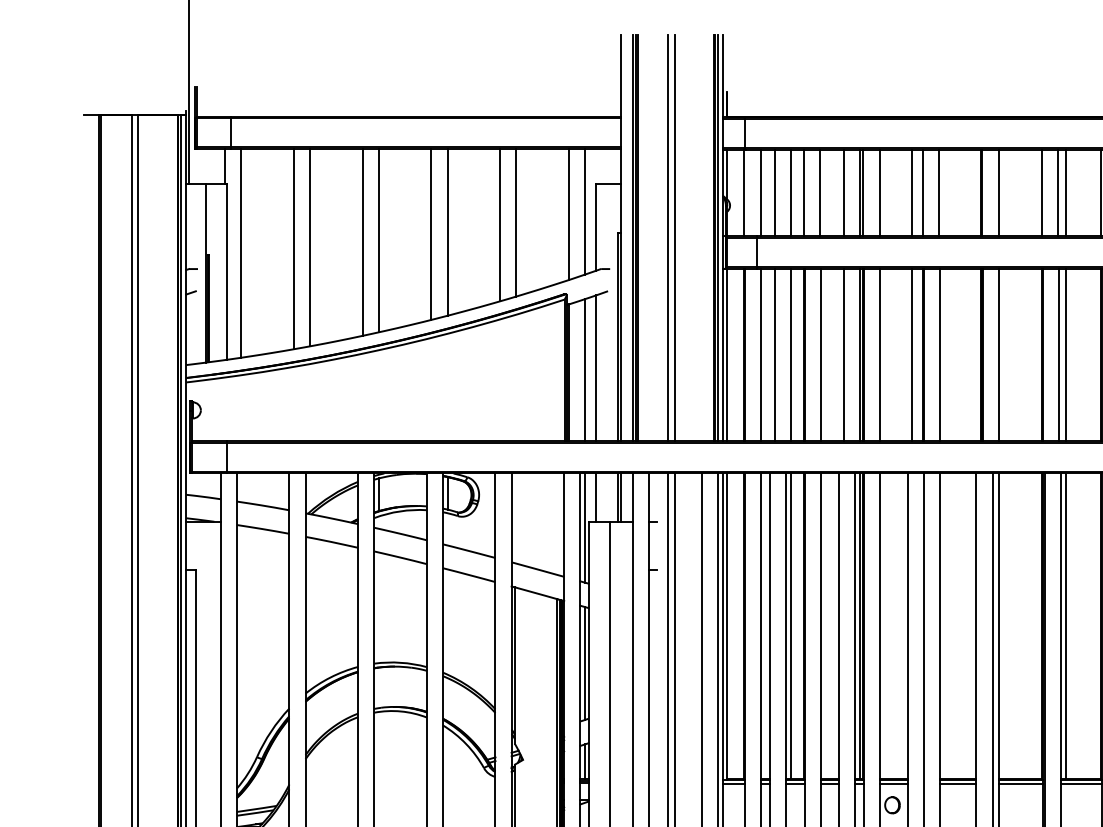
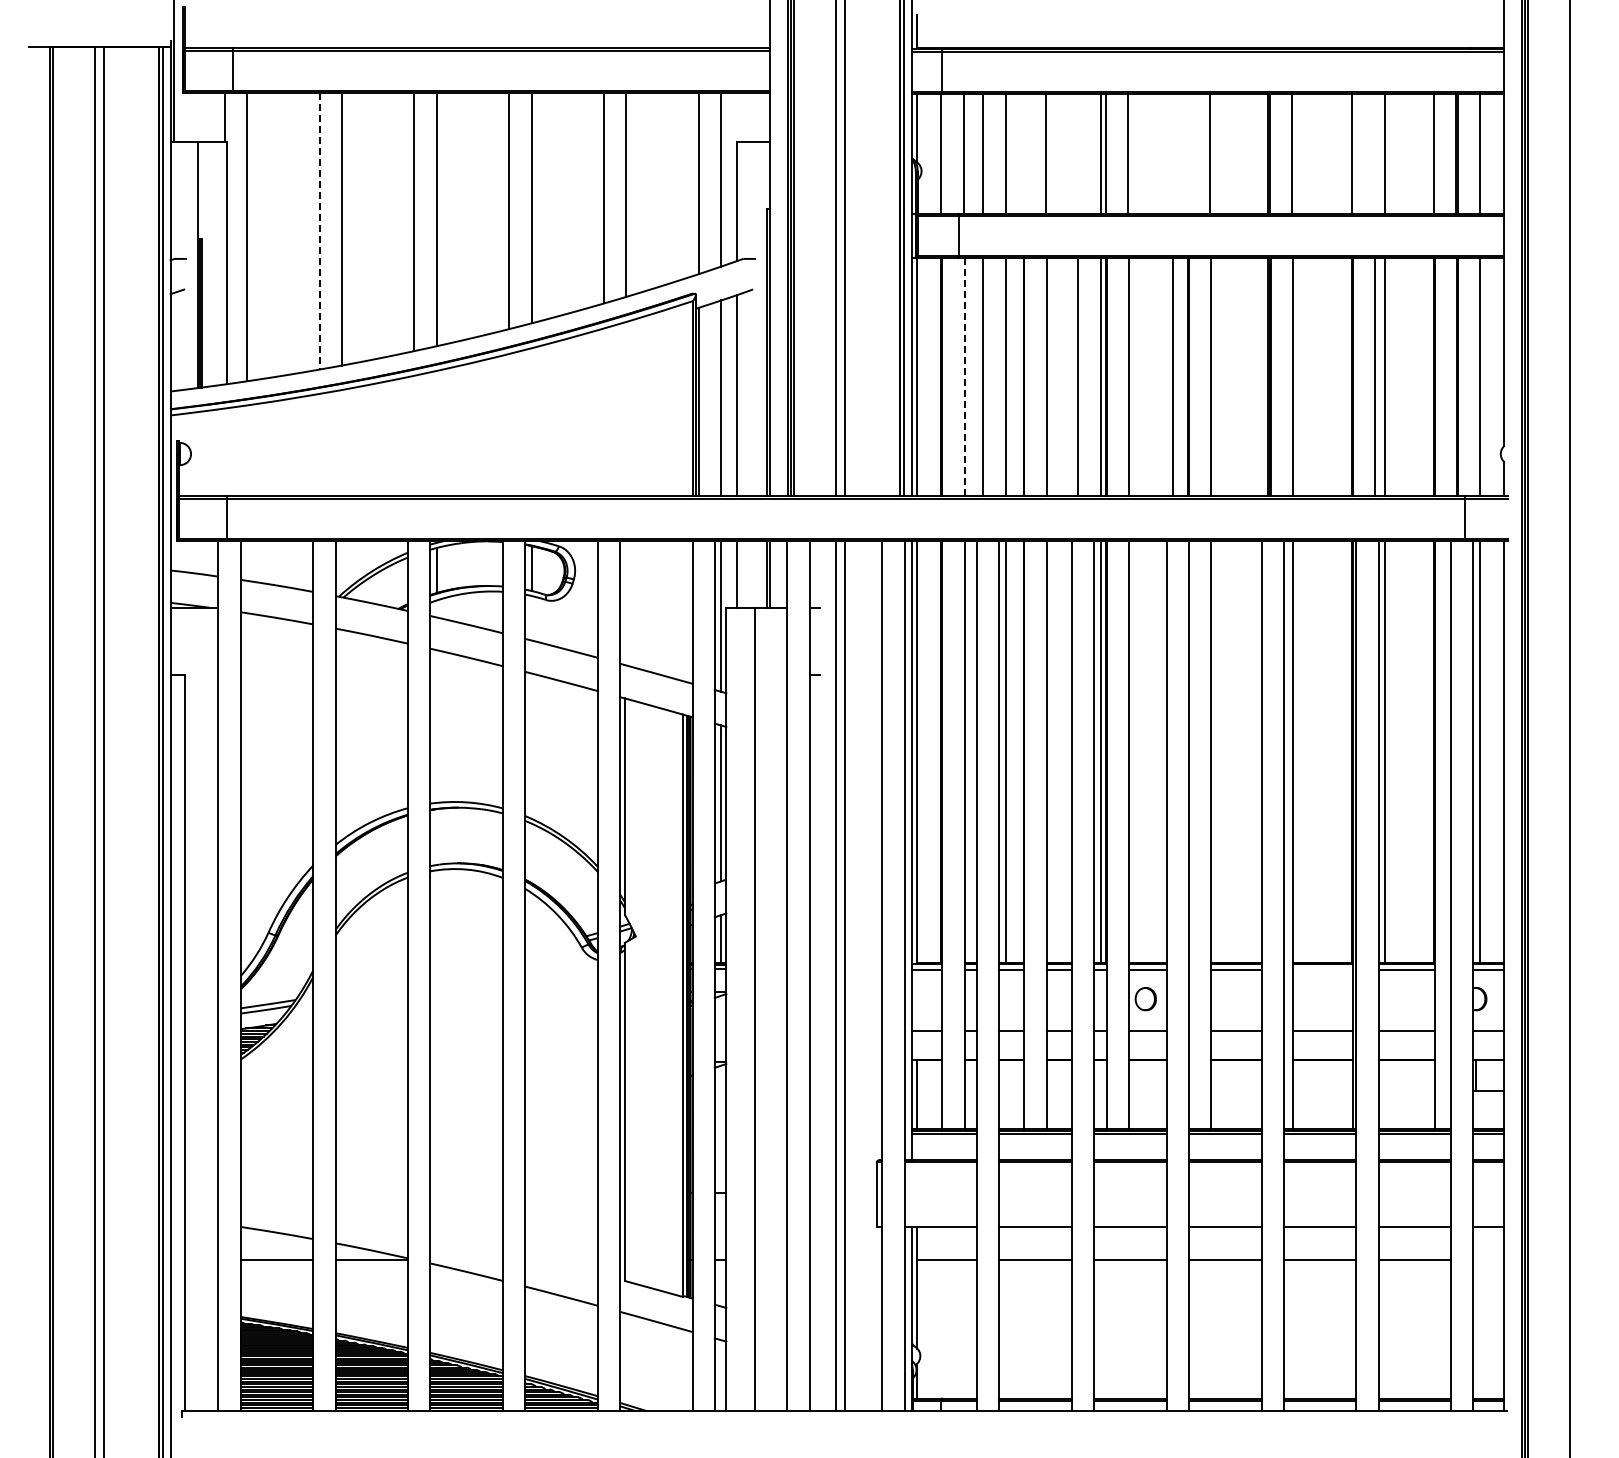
line: (803, 192) -> (1023, 153), removed
line: (843, 192) -> (1078, 153), removed
line: (912, 192) -> (1173, 153), removed
line: (922, 192) -> (1187, 153), removed
line: (1058, 192) -> (1374, 153), removed
line: (293, 249) -> (319, 231), solid -> dashed
line: (761, 354) -> (964, 376), solid -> dashed
line: (1020, 783) -> (1322, 969), removed

